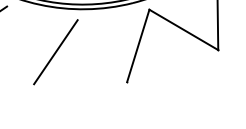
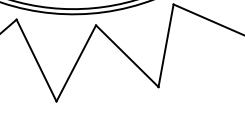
line: (20, 45) -> (36, 60), added
line: (102, 51) -> (127, 56), added

